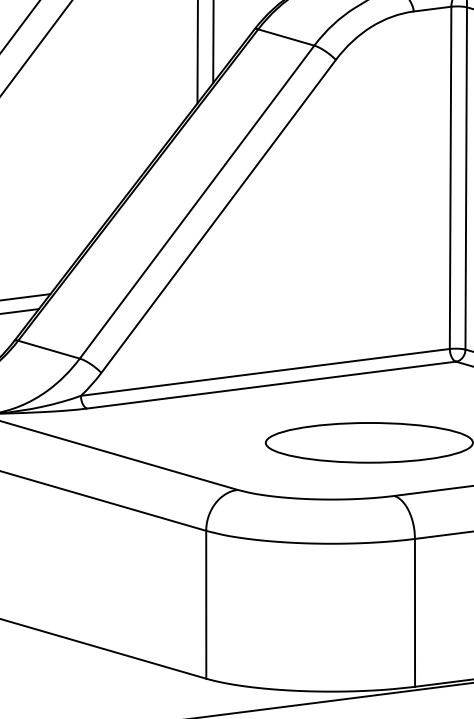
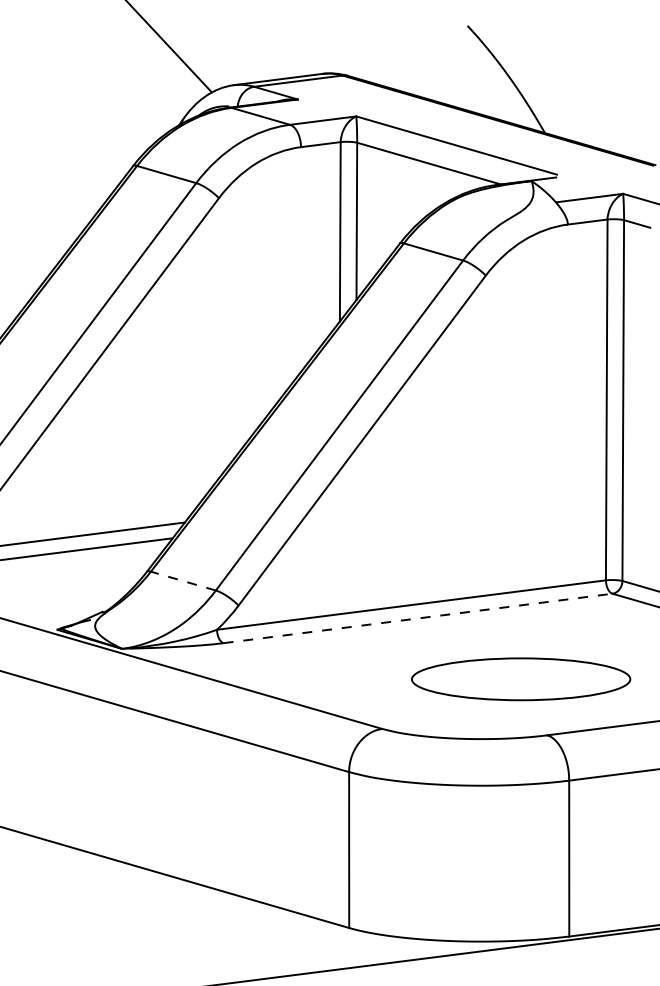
line: (49, 350) -> (183, 581), solid -> dashed
line: (272, 385) -> (418, 618), solid -> dashed

